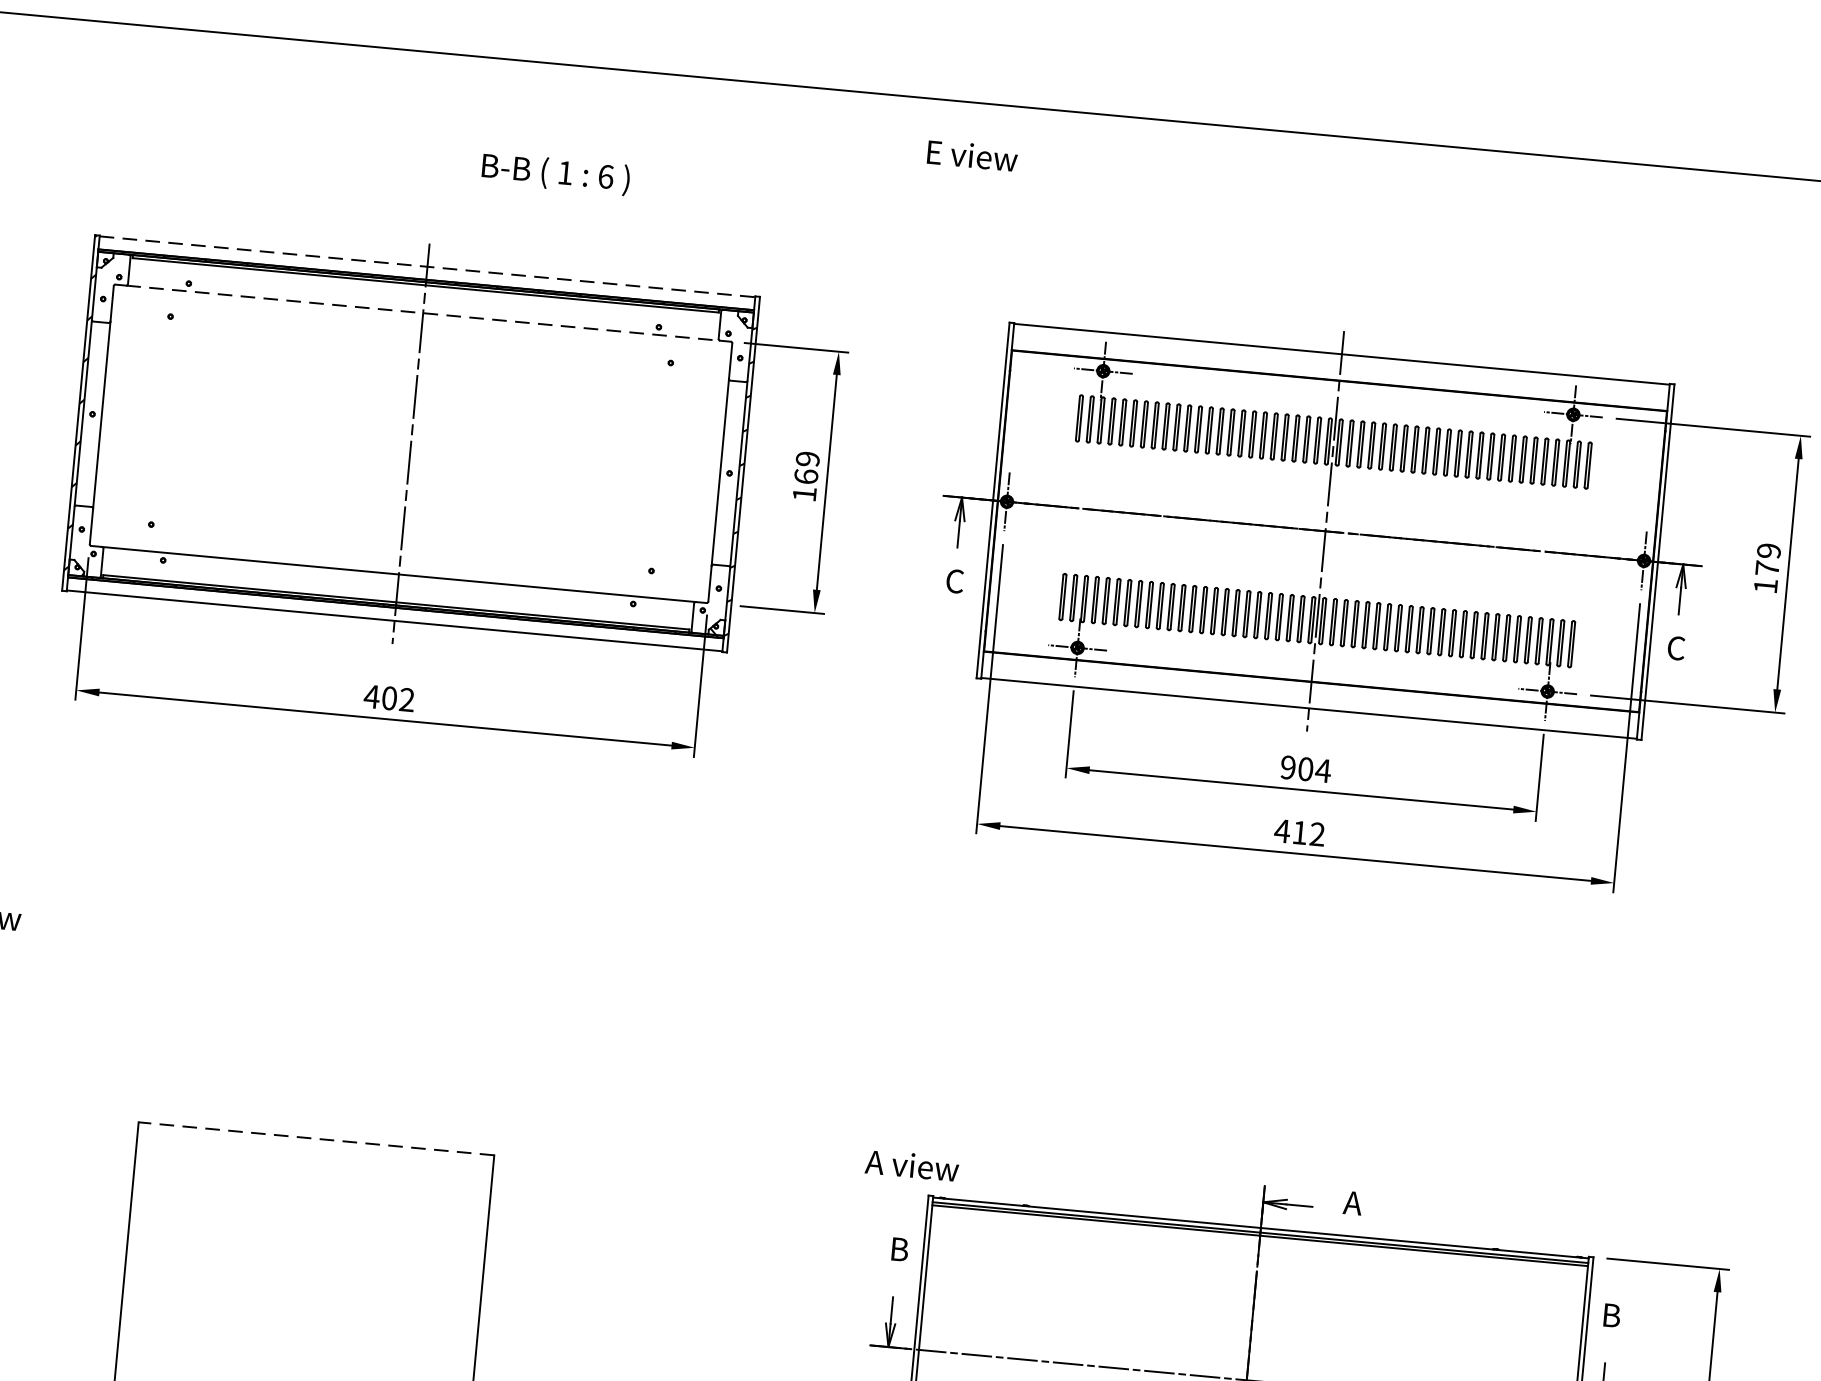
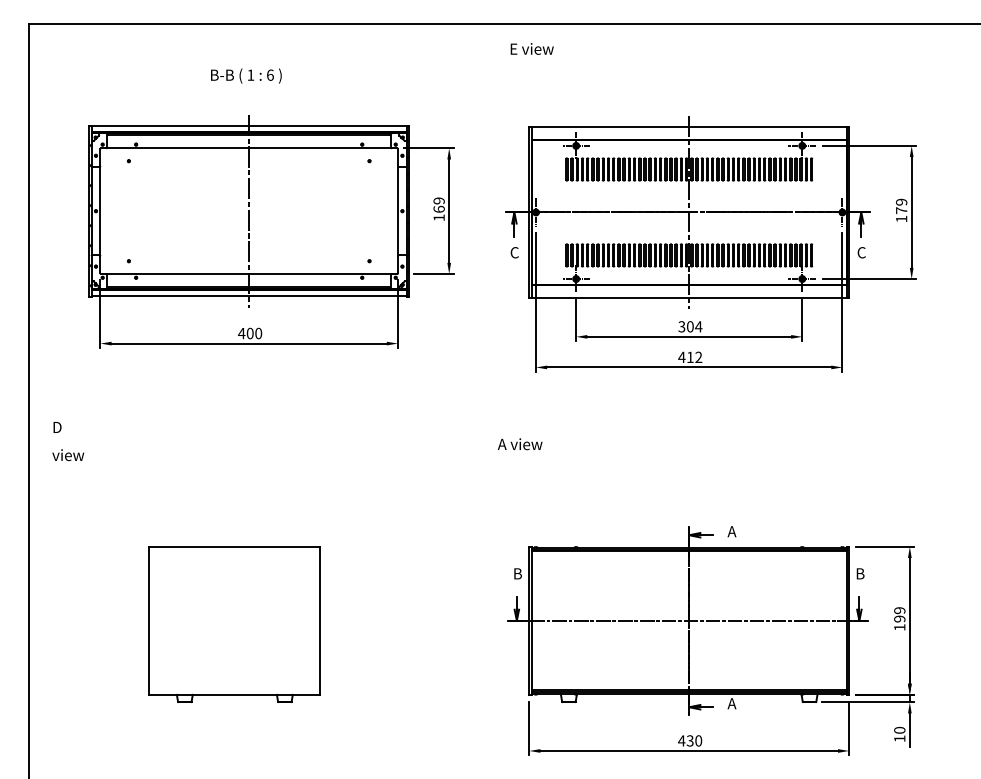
text: (971, 154) -> (531, 48), moved
text: (556, 172) -> (246, 75), moved
line: (427, 267) -> (249, 126), dashed -> solid
line: (423, 313) -> (249, 148), dashed -> solid
text: (406, 699) -> (258, 333), 402 -> 400
text: (1287, 766) -> (681, 326), 904 -> 304
line: (315, 1138) -> (234, 546), dashed -> solid
text: (910, 1165) -> (519, 444), moved

